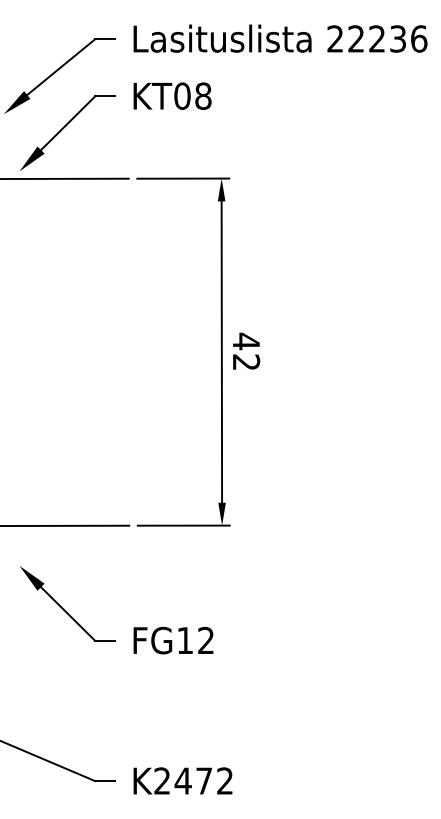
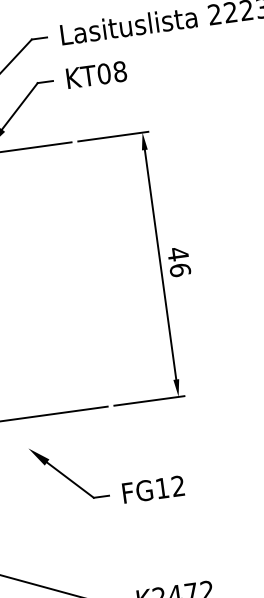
text: (246, 362) -> (180, 270), 42 -> 46

